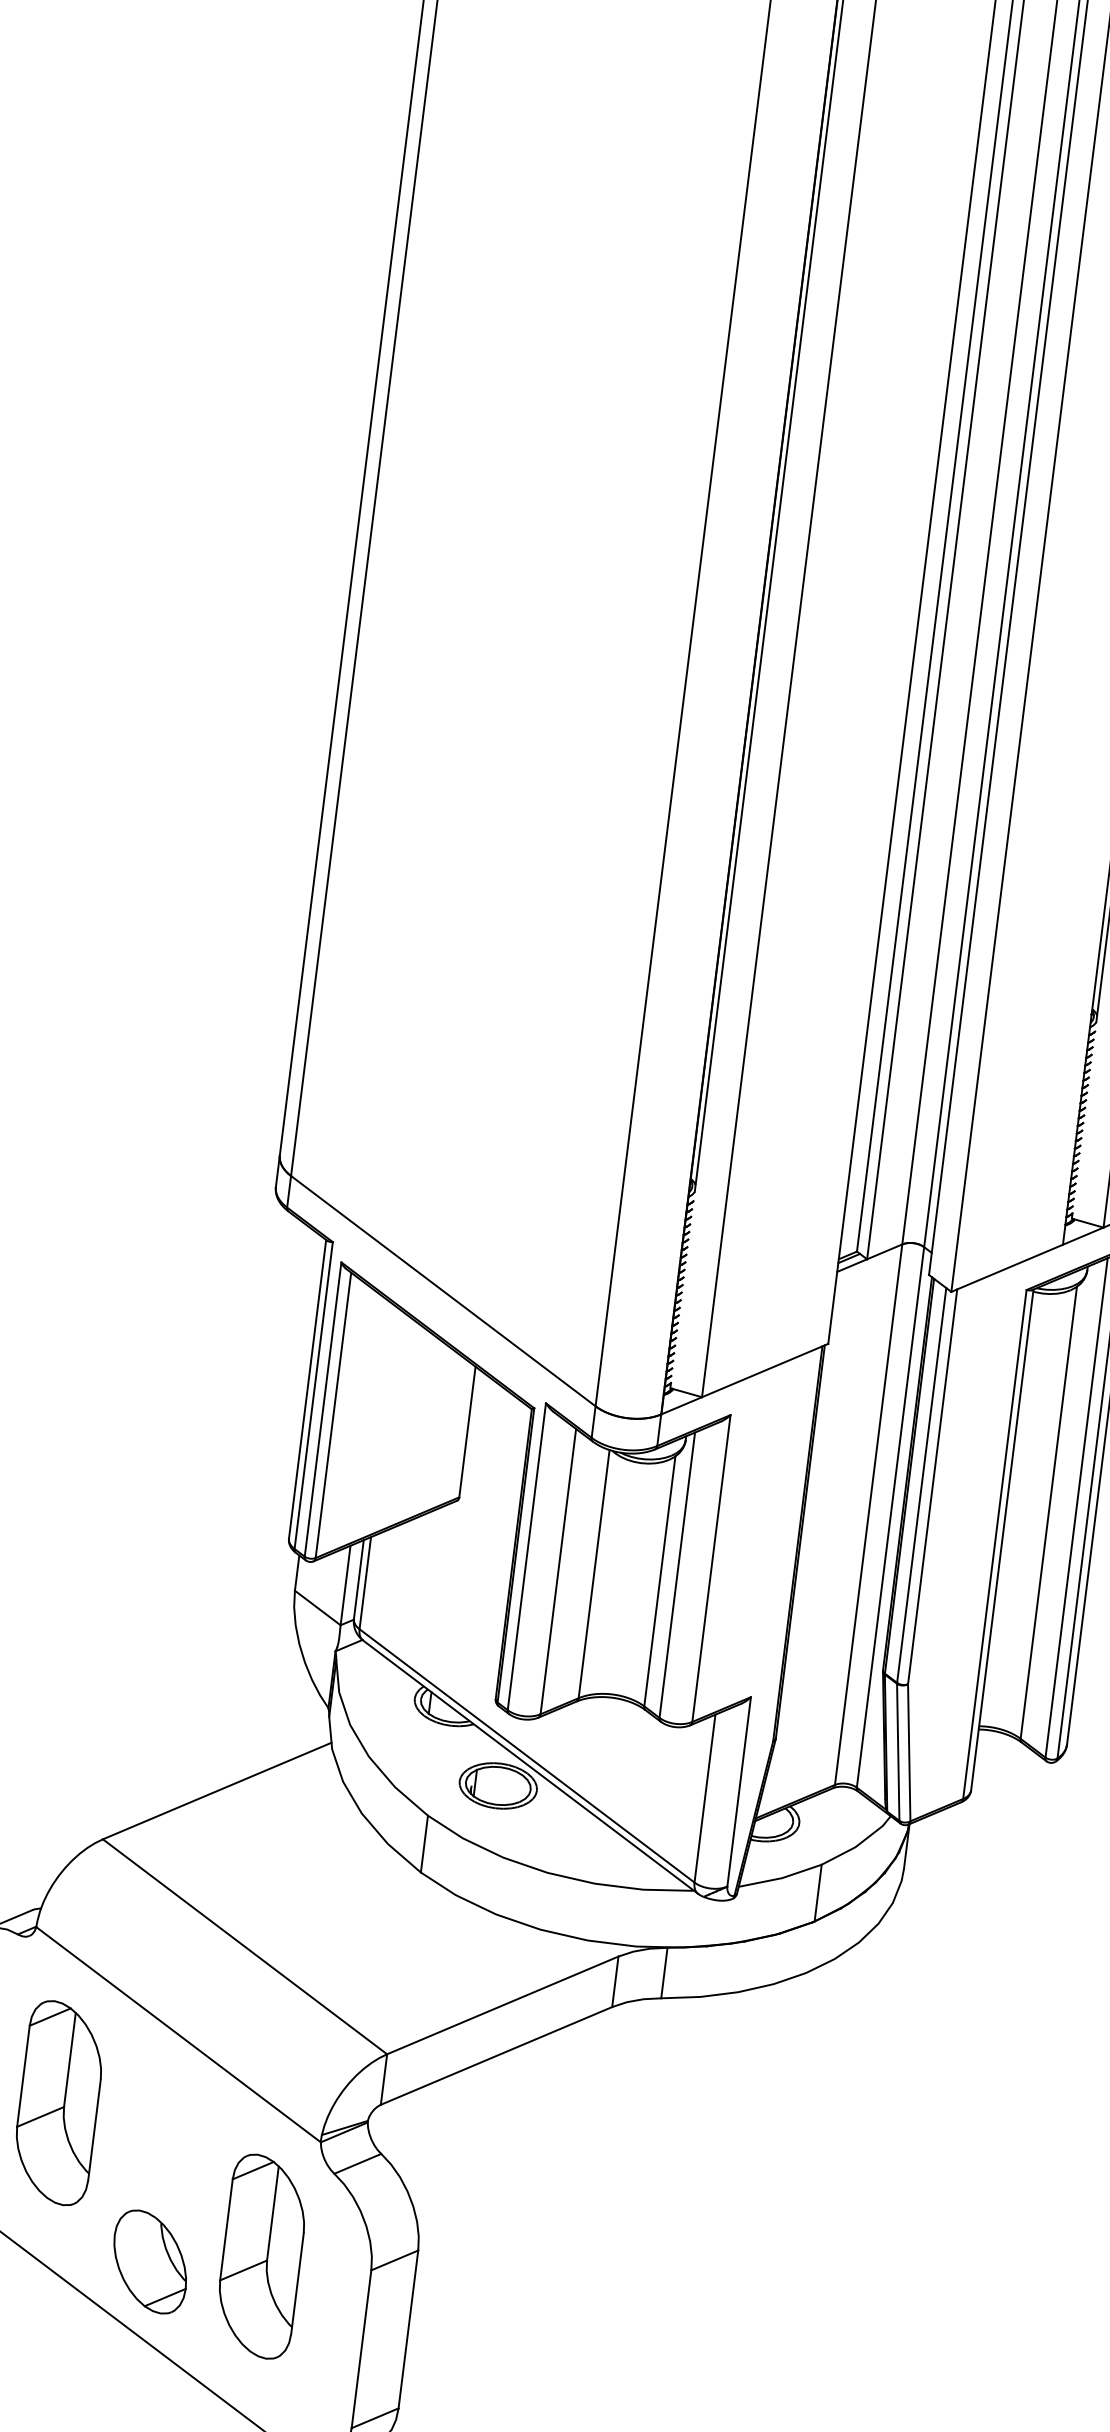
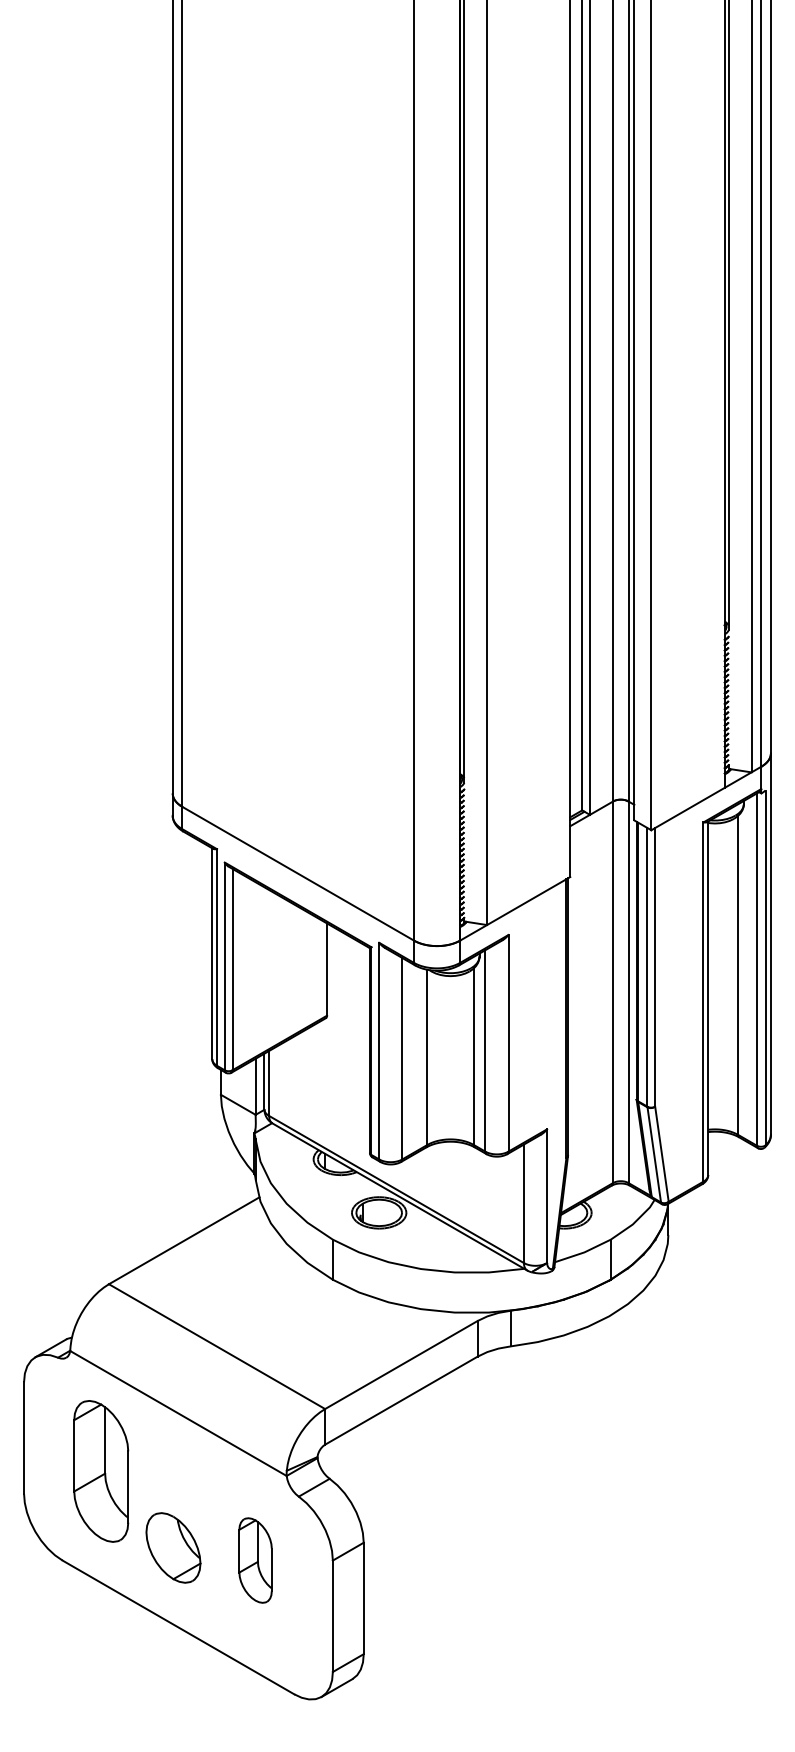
part: (261, 2256) -> (255, 1560), size x0.6
part: (150, 2261) -> (173, 1547), moved

